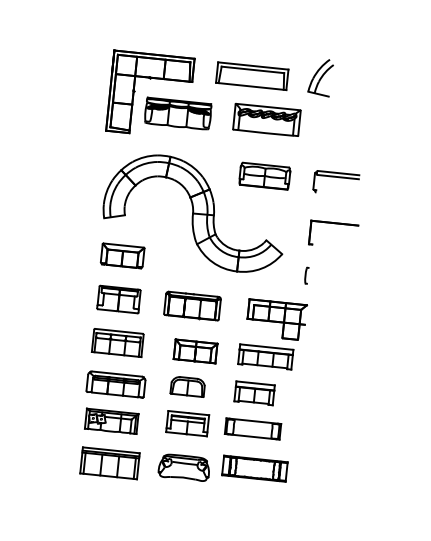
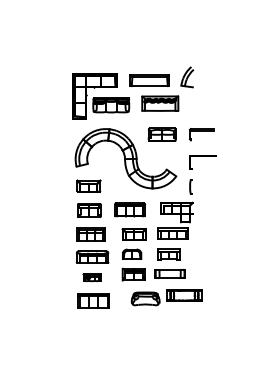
part: (306, 275) -> (190, 186), size x1.6
part: (110, 420) -> (91, 277), size x0.6
part: (222, 468) -> (166, 297), moved

